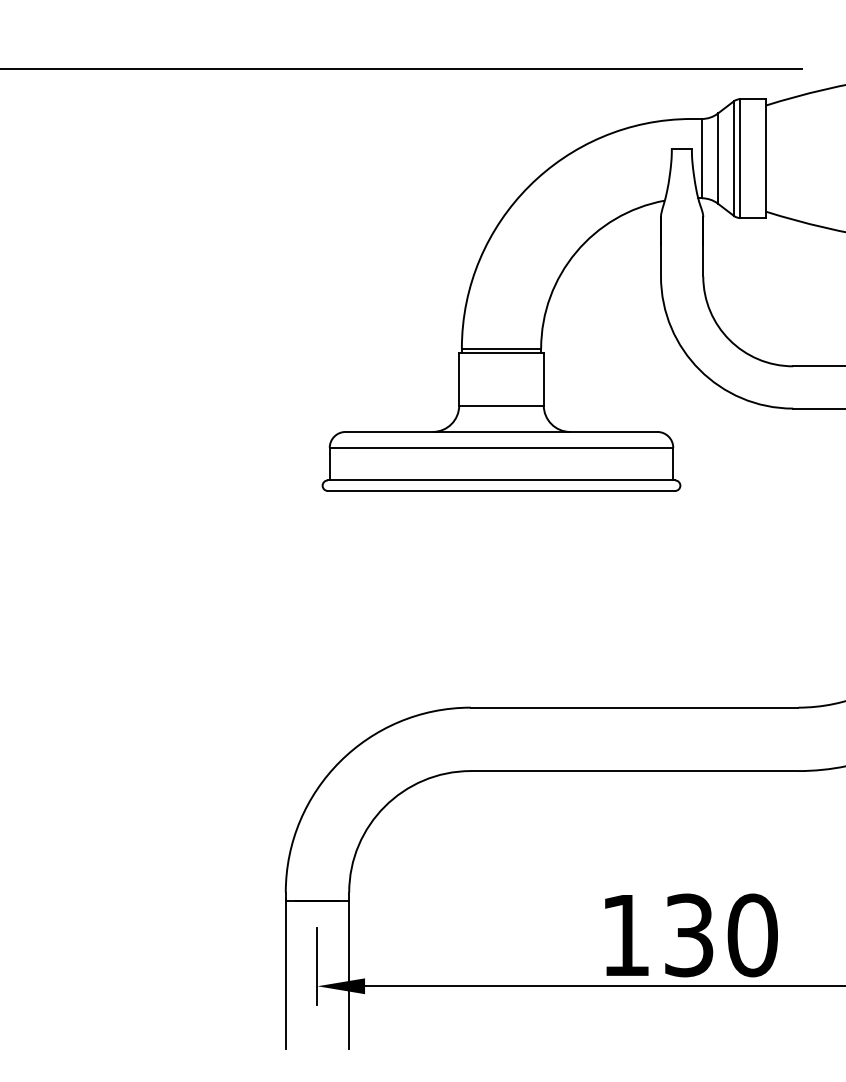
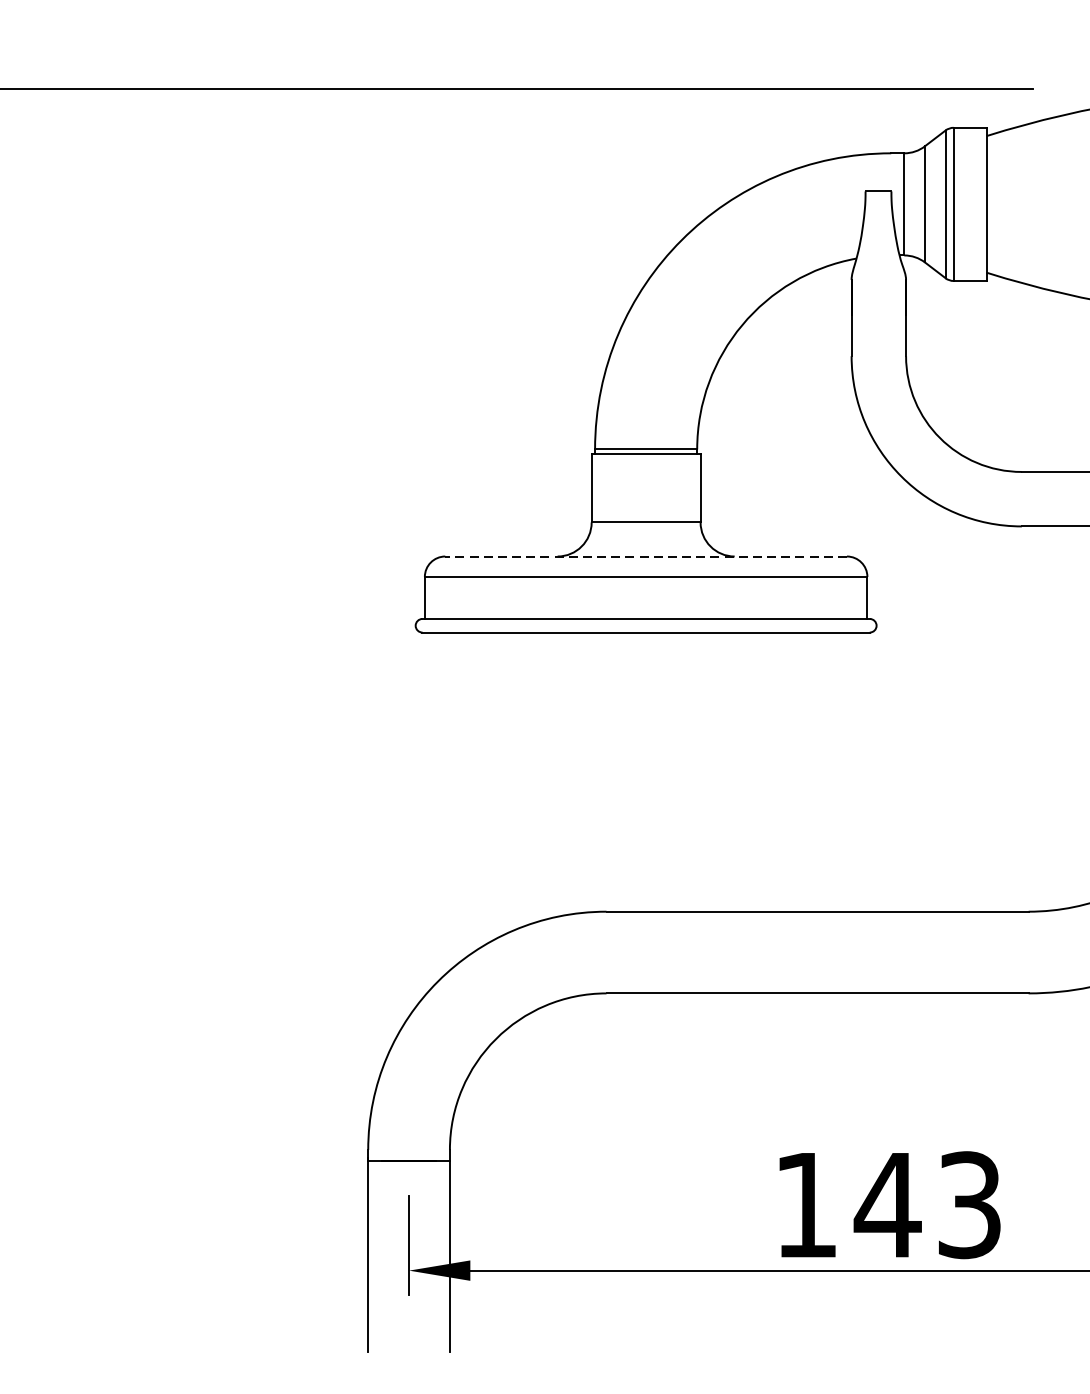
line: (501, 431) -> (646, 555), solid -> dashed
text: (719, 935) -> (926, 1205), 130 -> 143

